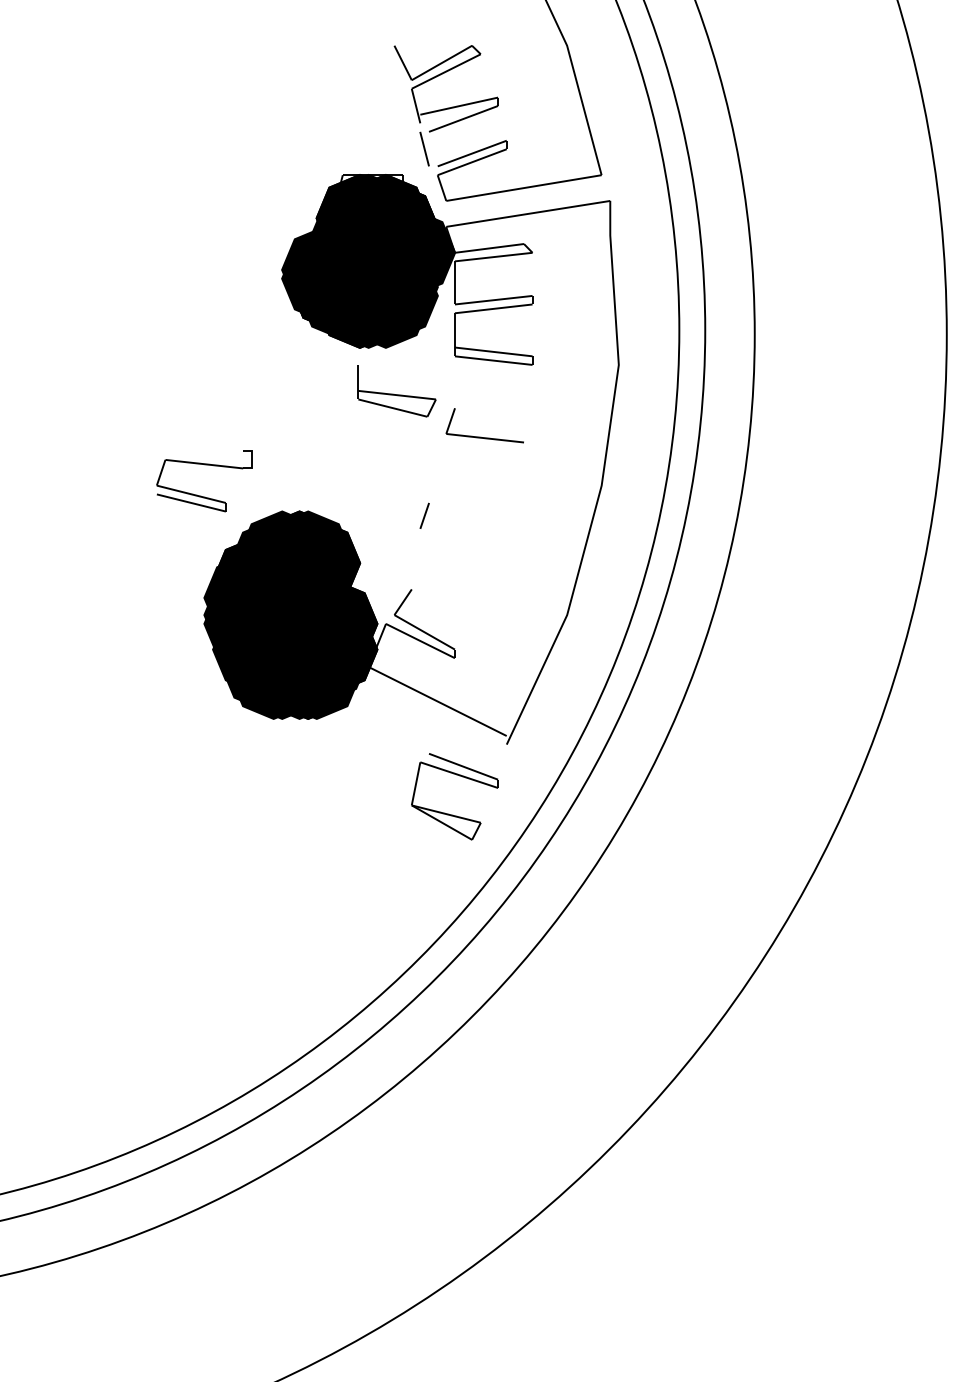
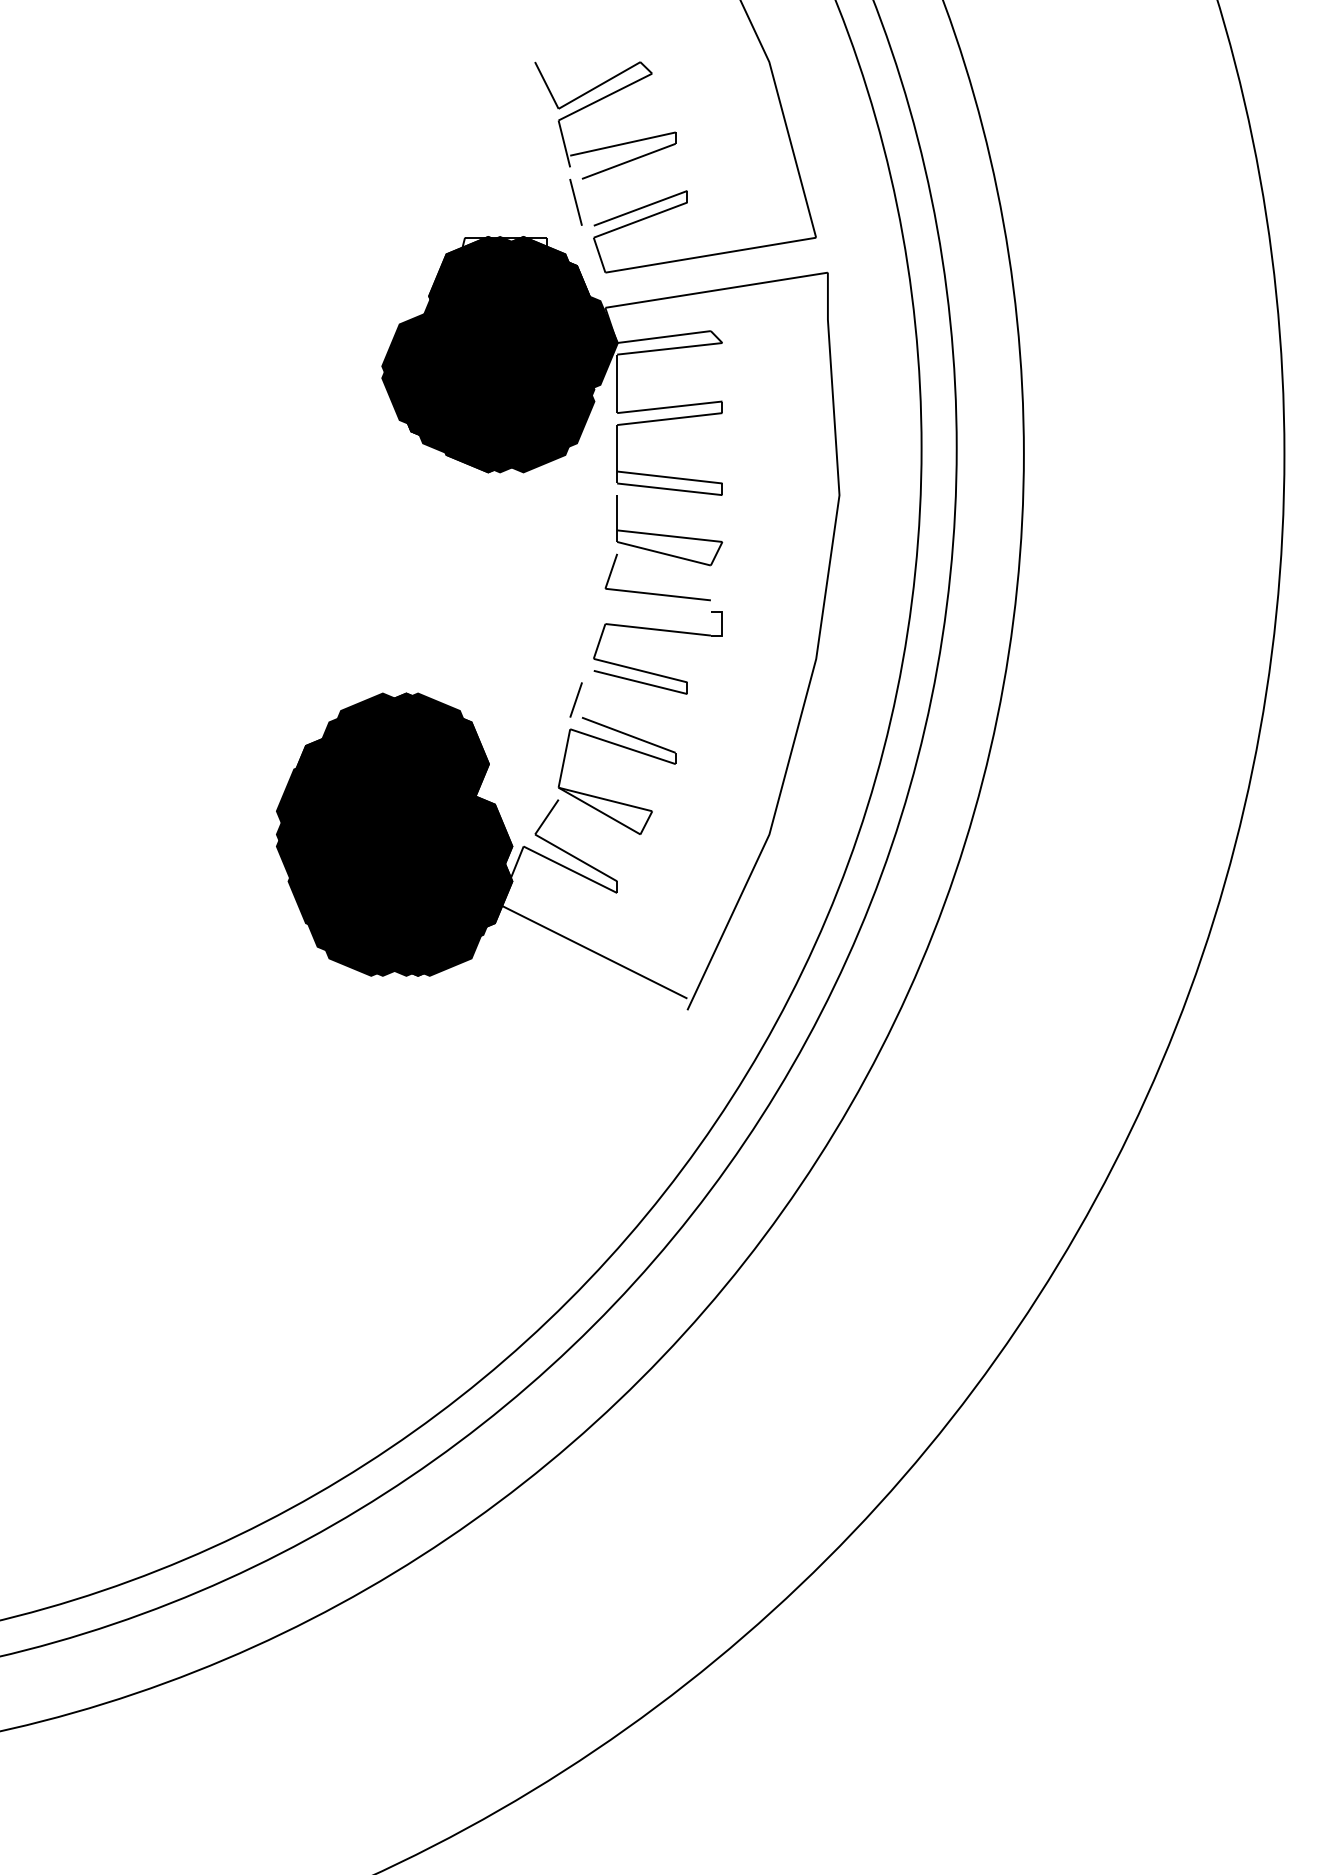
part: (396, 391) -> (669, 530), moved
part: (200, 495) -> (652, 672), moved
part: (450, 814) -> (610, 799), moved

